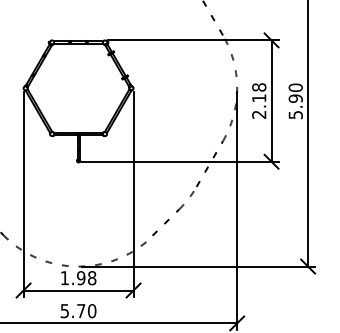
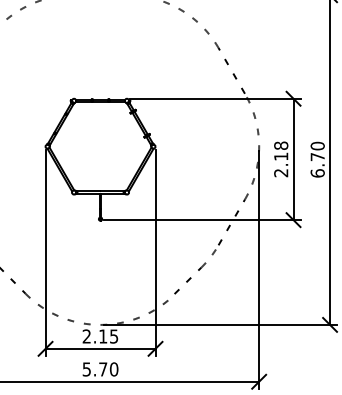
text: (295, 106) -> (317, 164), 5.90 -> 6.70
text: (78, 278) -> (100, 336), 1.98 -> 2.15

